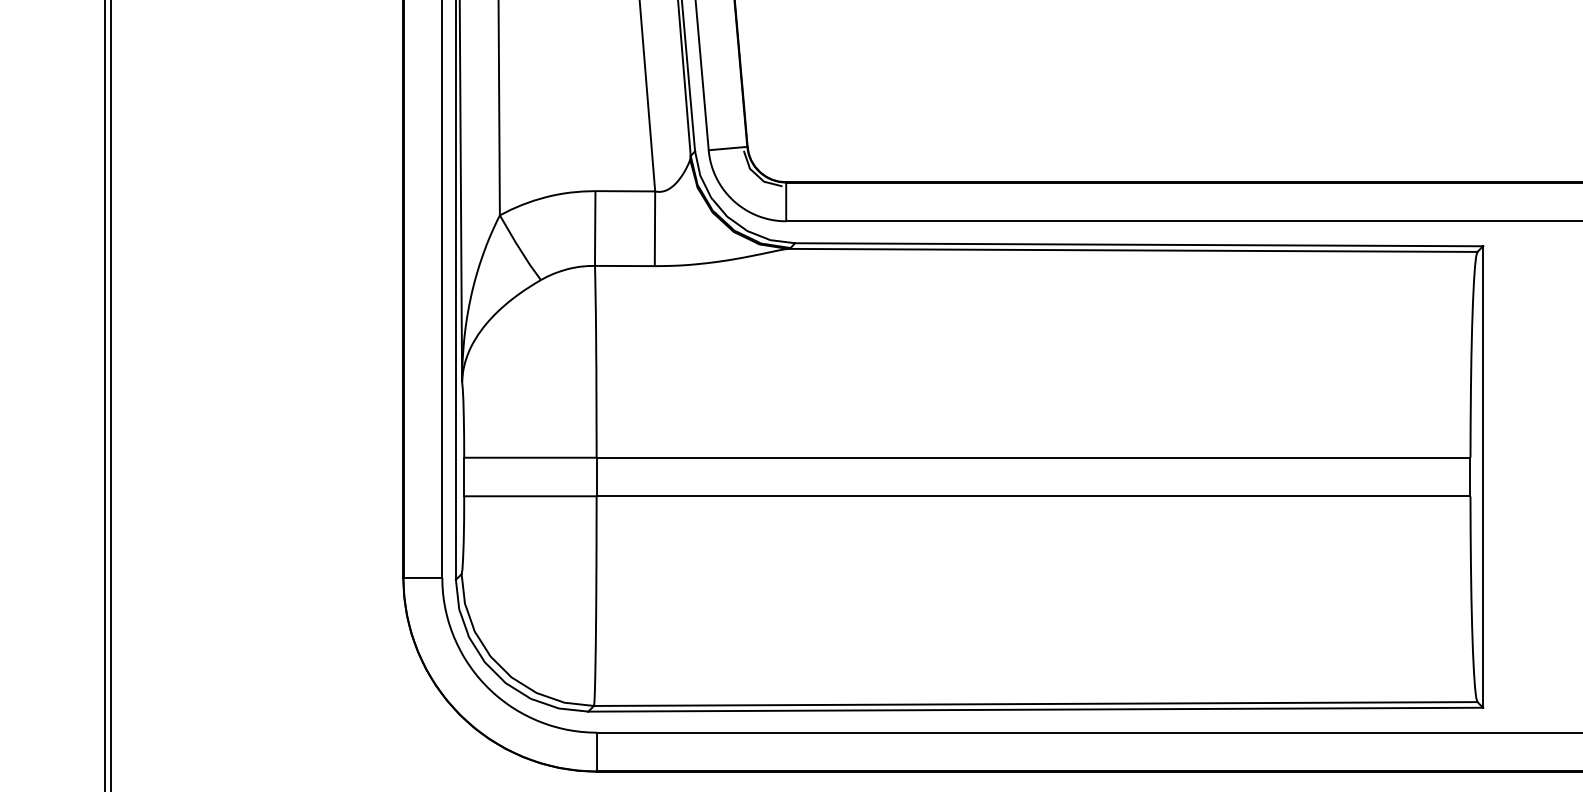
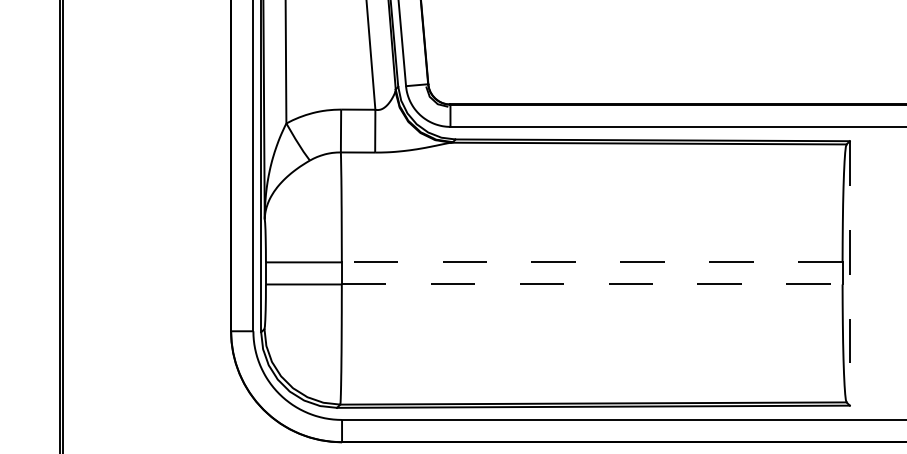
line: (1032, 457) -> (591, 262), solid -> dashed
line: (1482, 477) -> (849, 273), solid -> dashed
line: (1034, 496) -> (592, 284), solid -> dashed

